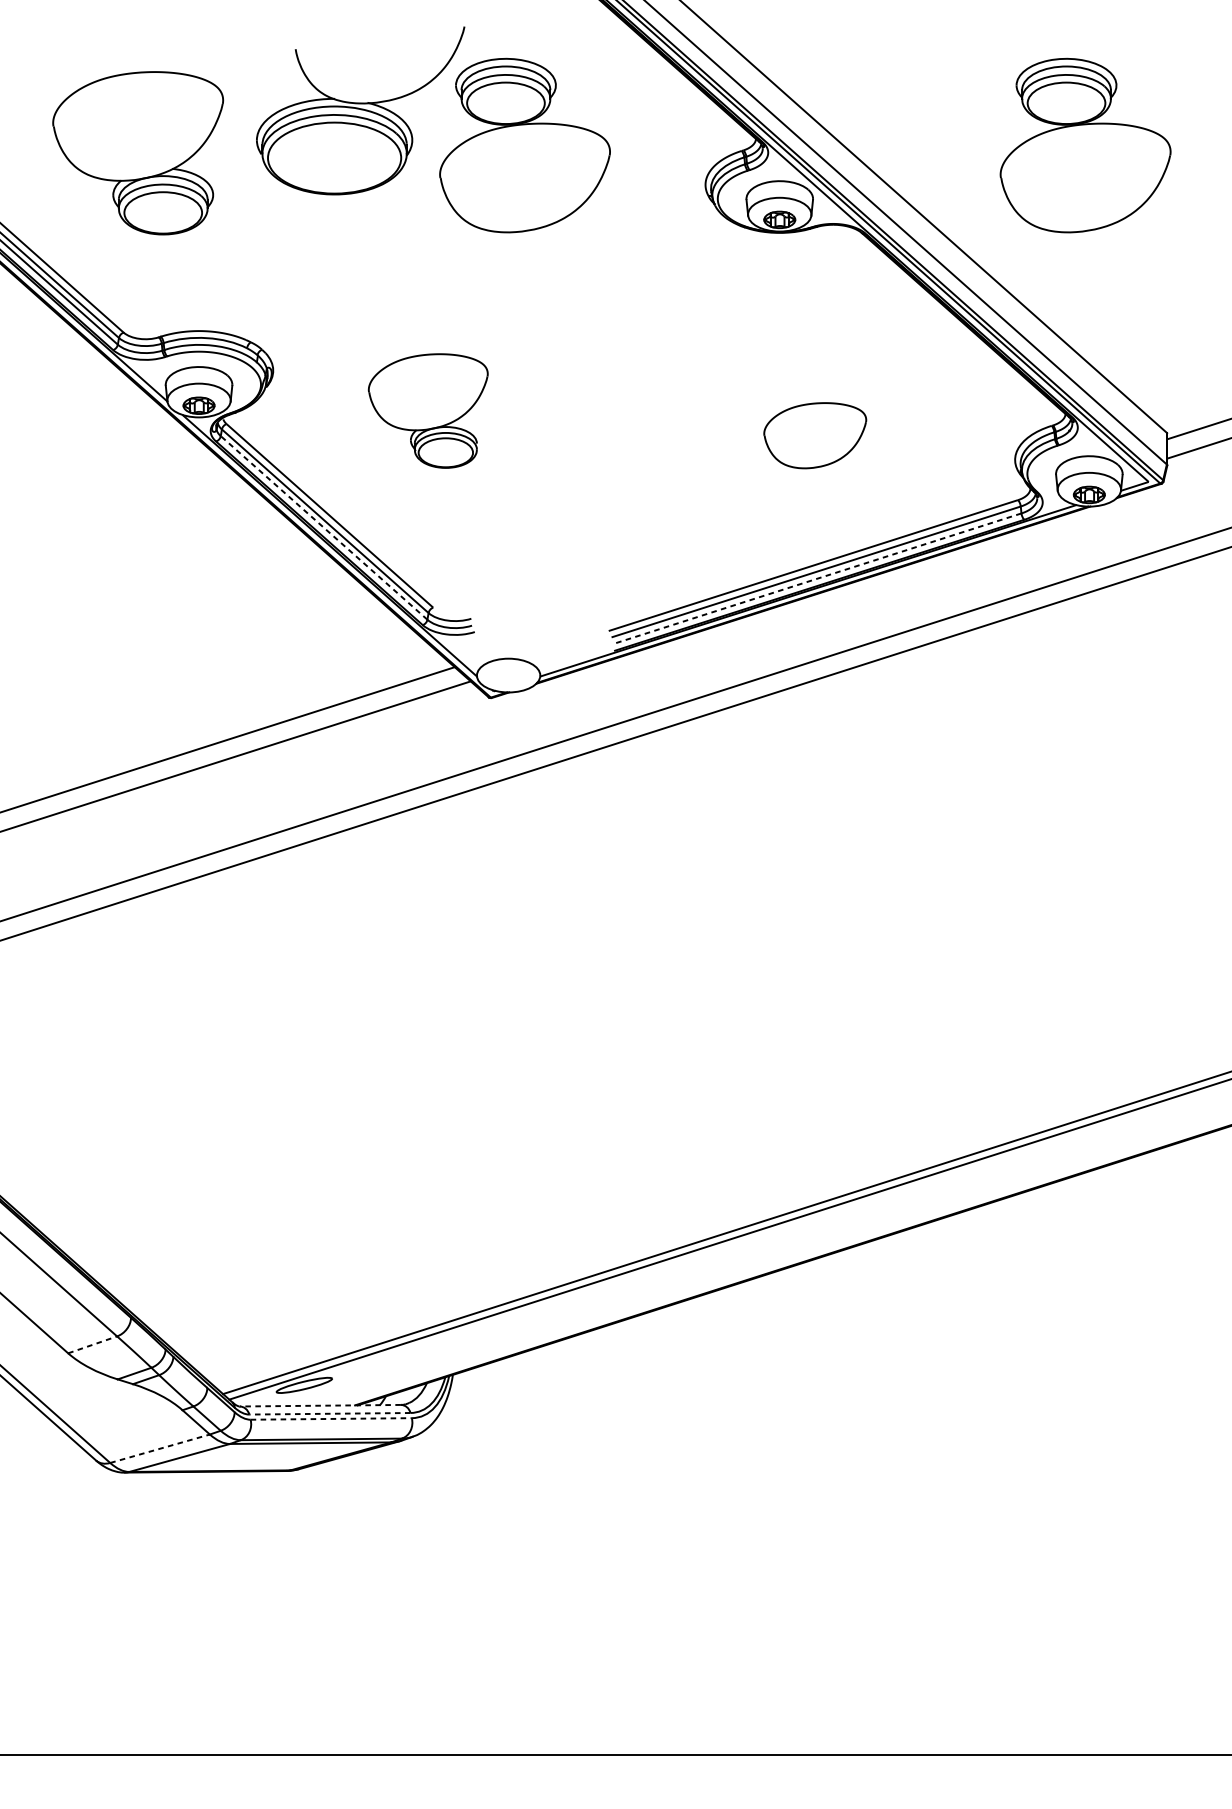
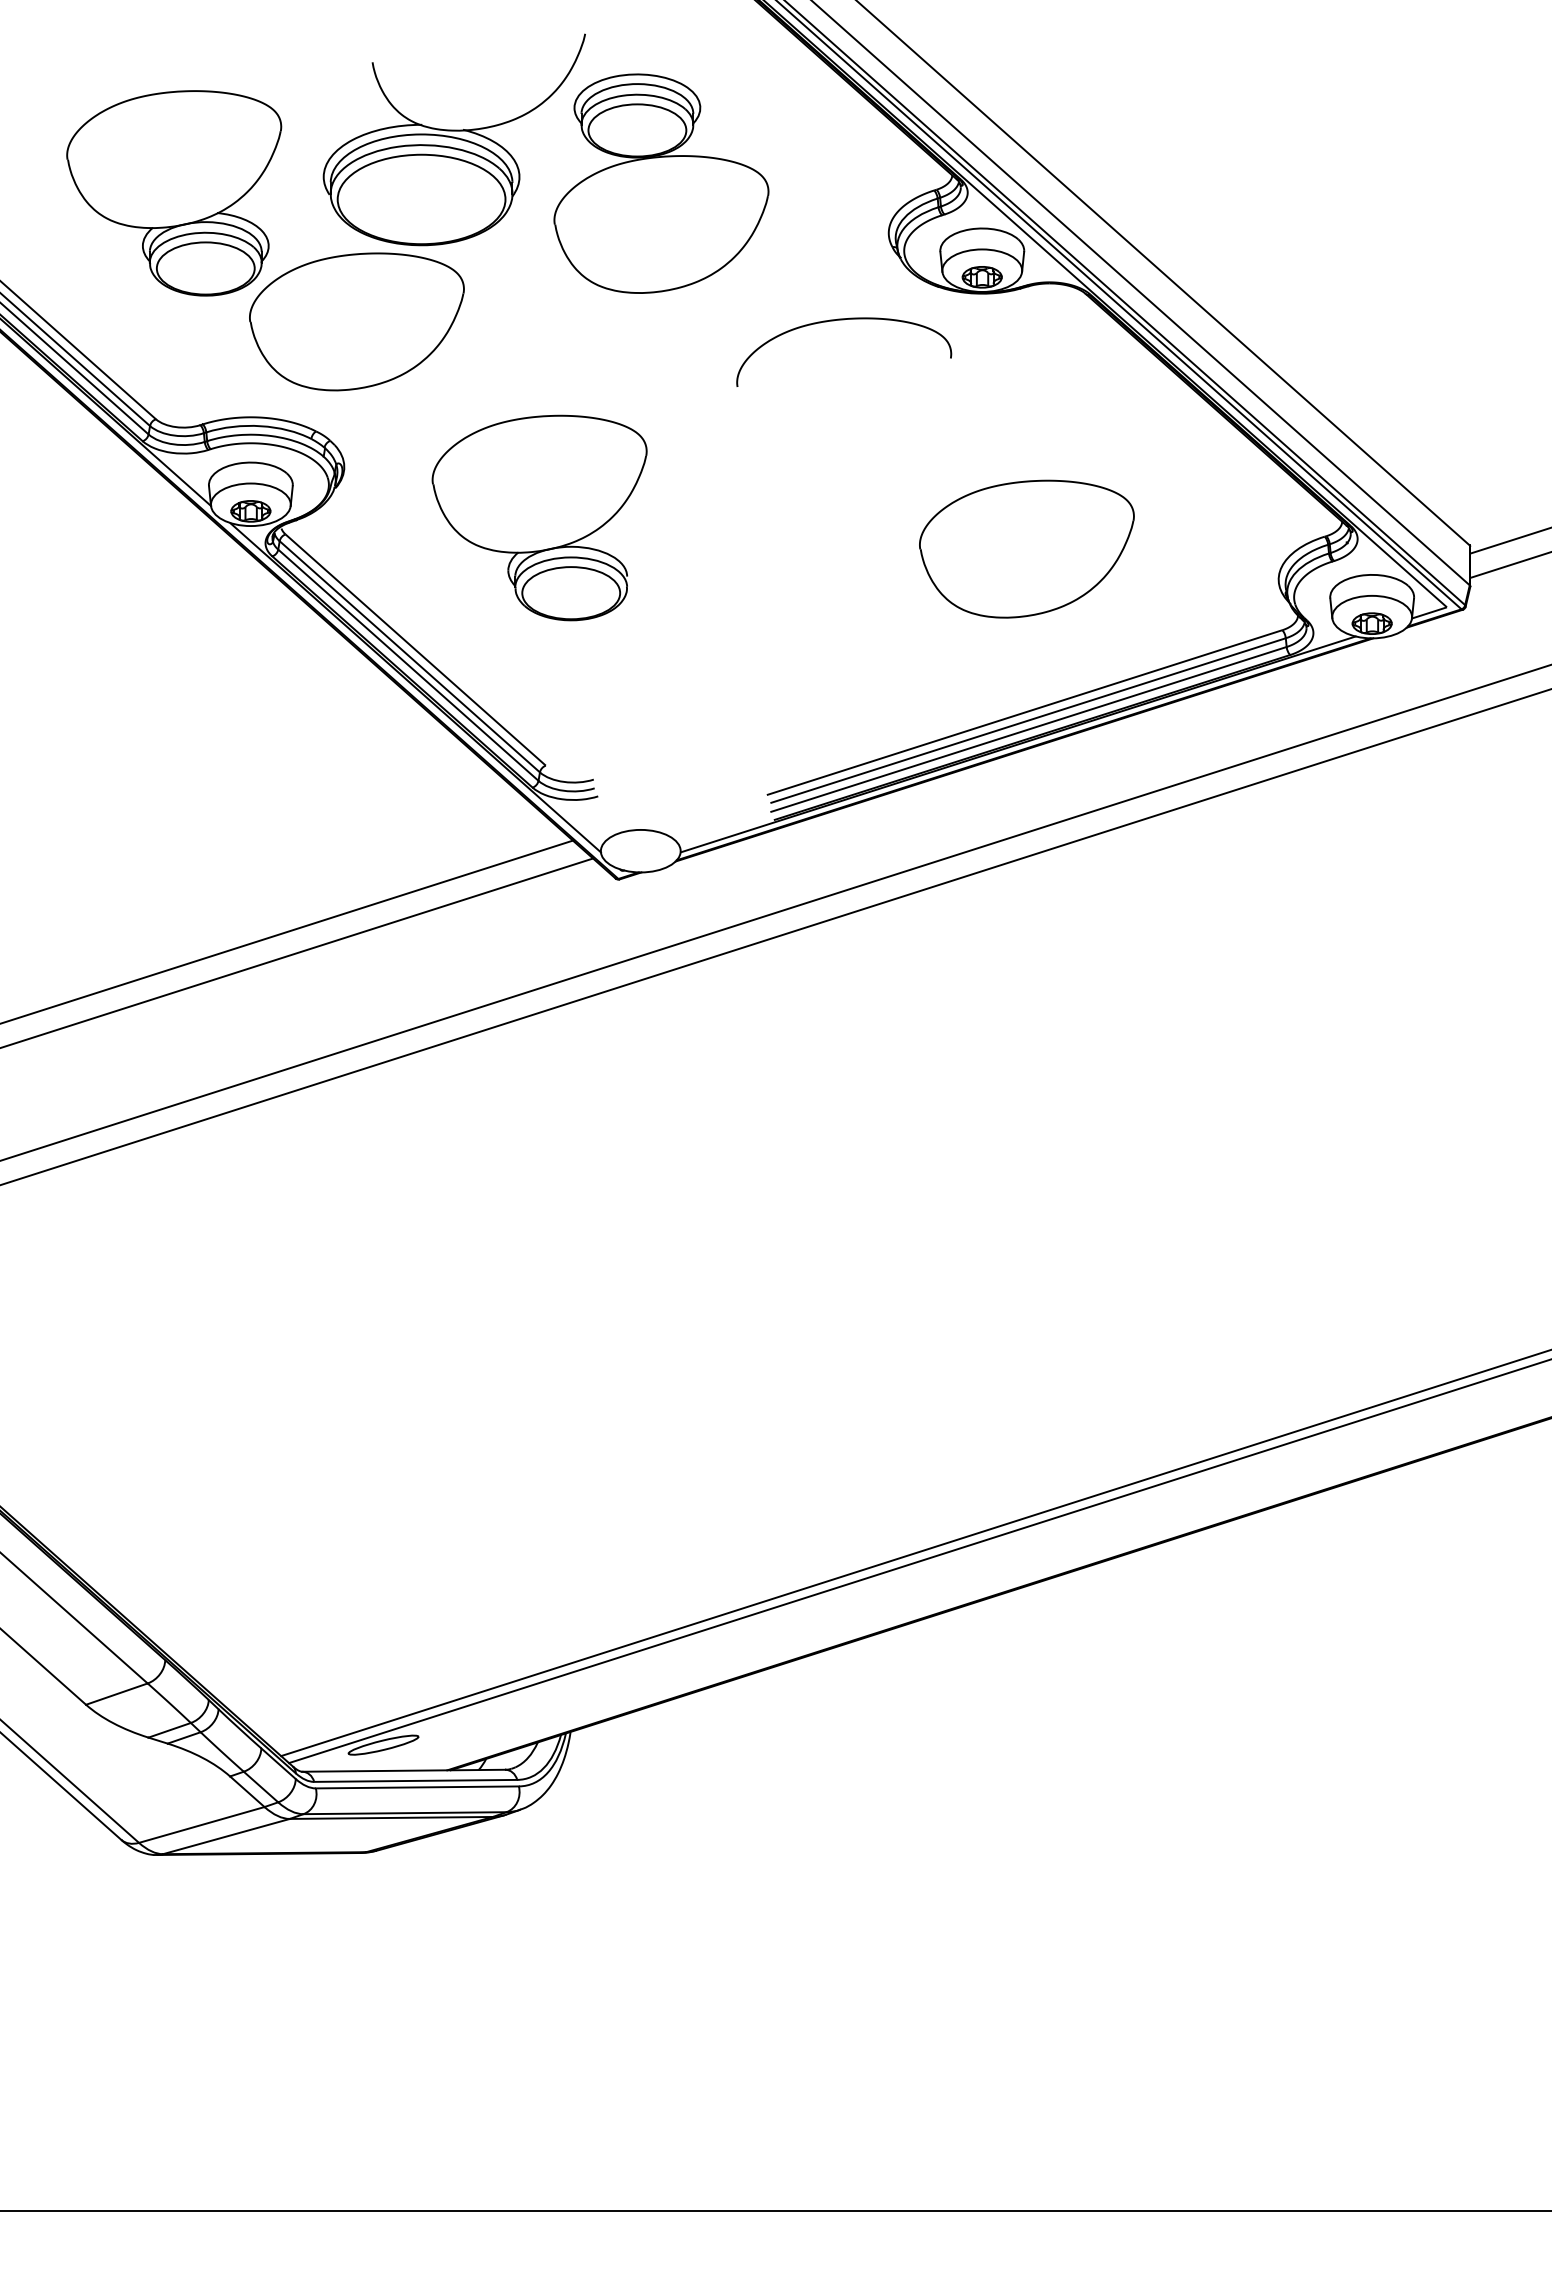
part: (1085, 145) -> (1367, 183), removed
curve: (670, 254) -> (844, 320), added
part: (282, 255) -> (356, 321), added
part: (428, 410) -> (539, 517), size x1.43
part: (814, 435) -> (1026, 548), size x1.67
line: (324, 527) -> (408, 664), dashed -> solid
line: (816, 578) -> (1028, 729), dashed -> solid
line: (92, 1345) -> (116, 1694), dashed -> solid
line: (320, 1405) -> (403, 1770), dashed -> solid
line: (329, 1413) -> (415, 1780), dashed -> solid
line: (331, 1419) -> (417, 1787), dashed -> solid
line: (160, 1448) -> (202, 1824), dashed -> solid

